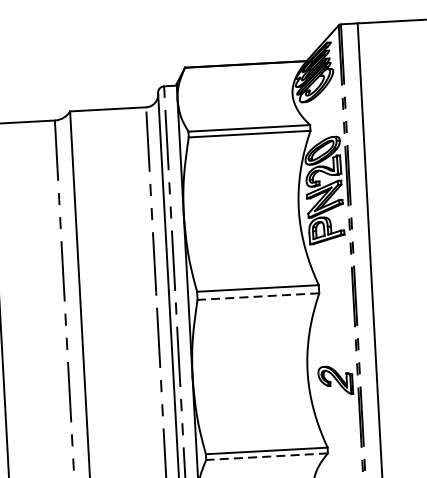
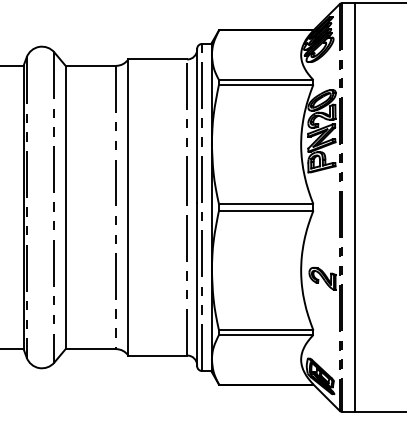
line: (257, 296) -> (265, 210), dashed -> solid
line: (266, 456) -> (265, 334), dashed -> solid

